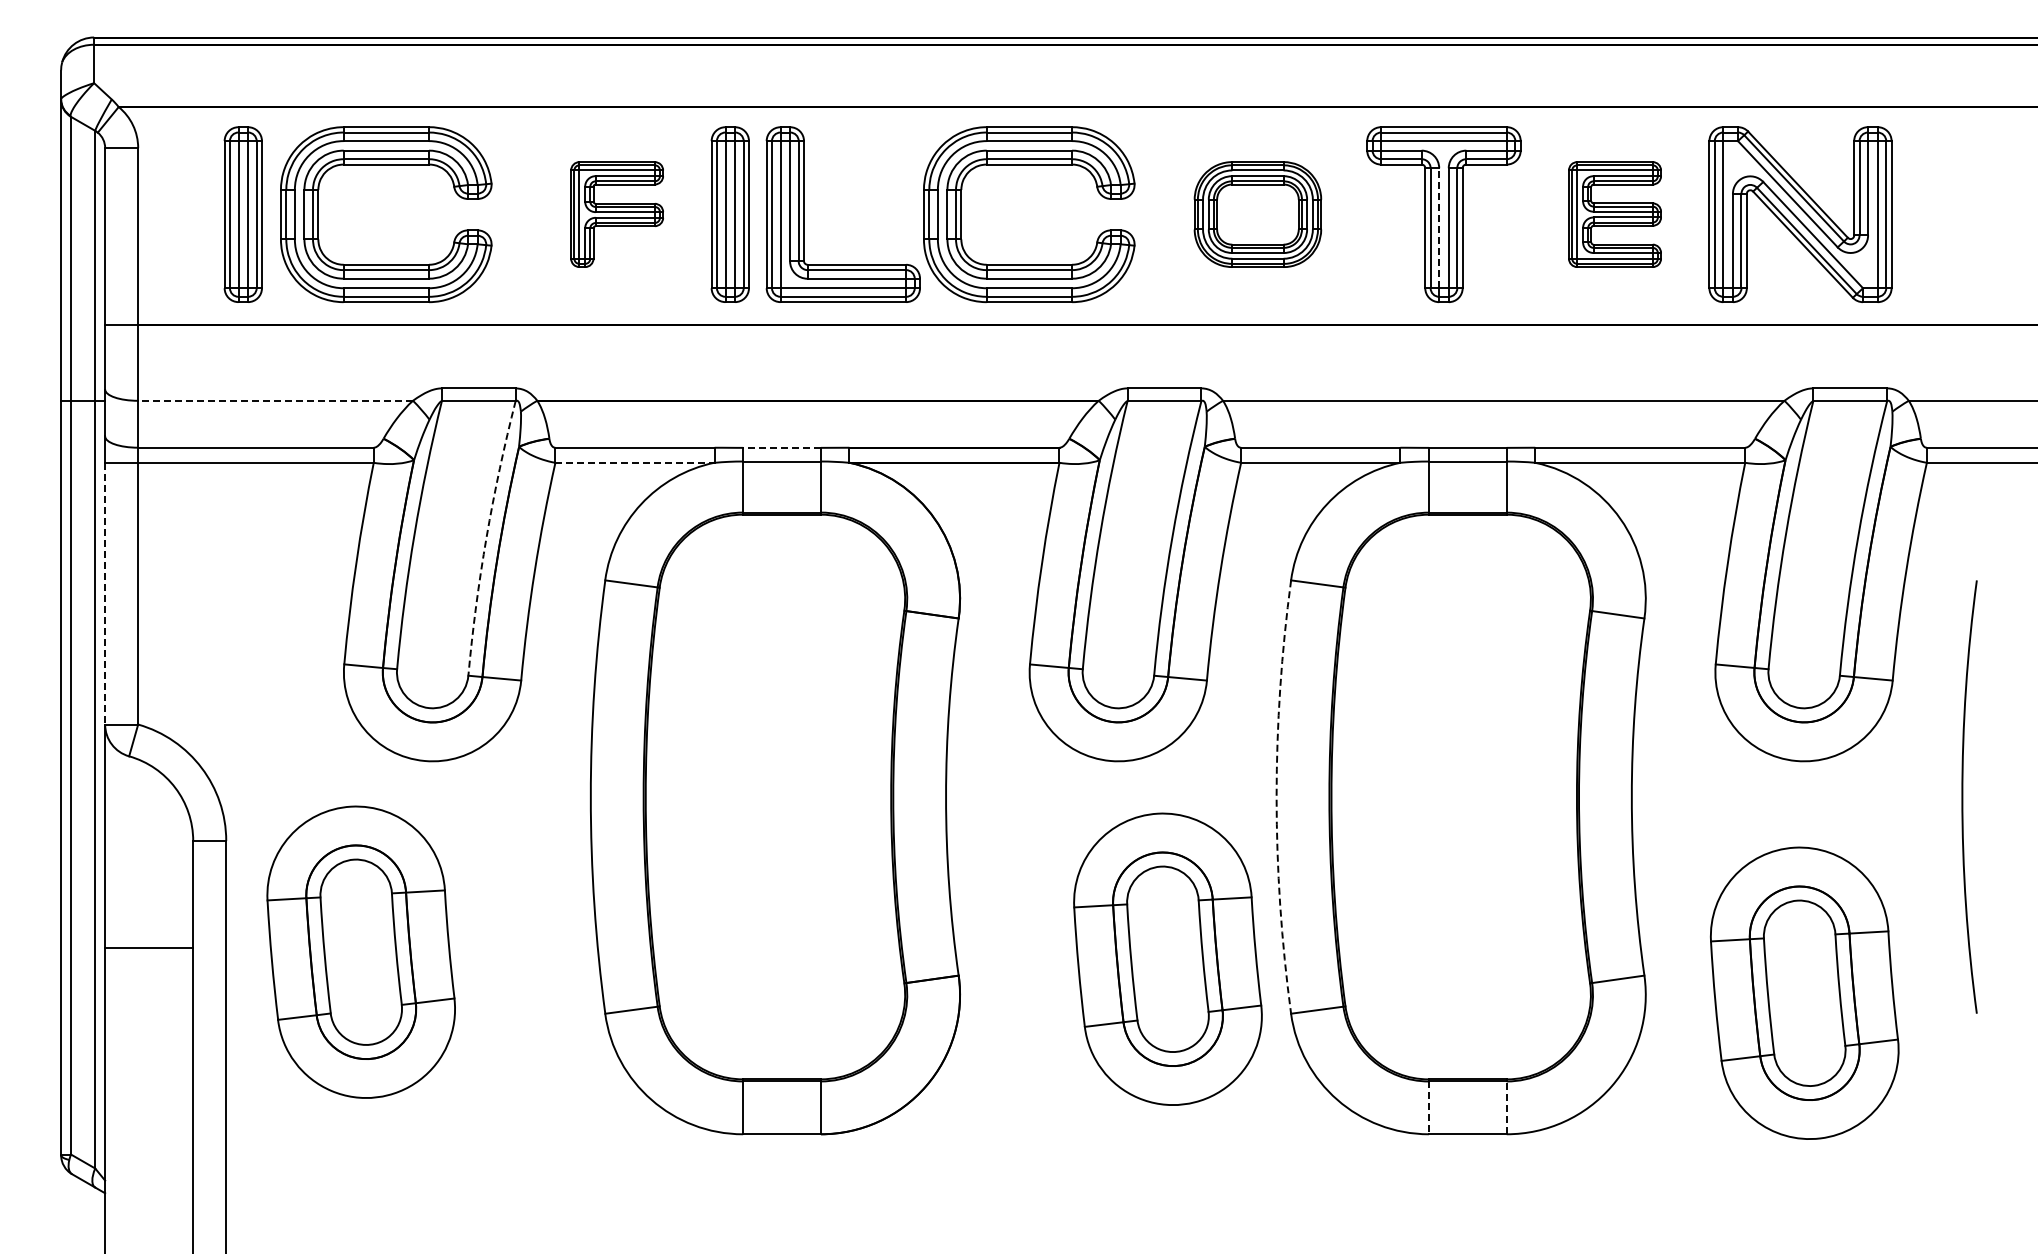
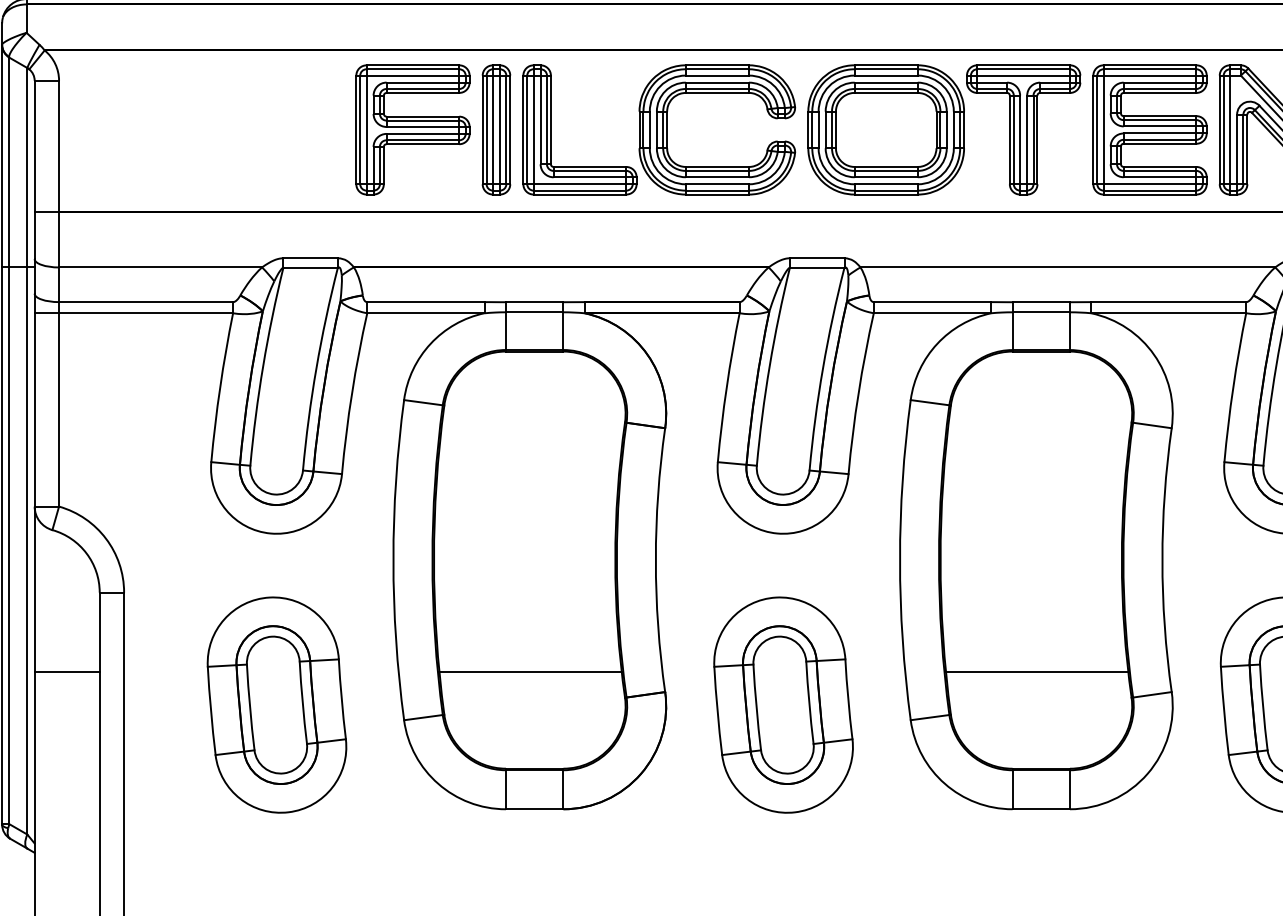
part: (386, 165) -> (242, 93), removed
part: (242, 214) -> (136, 129), removed
part: (616, 214) -> (412, 129), size x1.67
part: (1257, 214) -> (885, 129), size x1.67
part: (1614, 214) -> (1149, 129), size x1.67
line: (1439, 227) -> (1020, 139), dashed -> solid
line: (275, 400) -> (160, 267), dashed -> solid
line: (782, 447) -> (535, 301), dashed -> solid
line: (635, 462) -> (426, 313), dashed -> solid
arc: (486, 537) -> (316, 368), dashed -> solid
line: (105, 593) -> (34, 409), dashed -> solid
arc: (1276, 797) -> (899, 560), dashed -> solid
line: (776, 948) -> (530, 672), added
line: (1461, 948) -> (1036, 672), added
part: (360, 951) -> (276, 704), moved
part: (1167, 958) -> (783, 704), moved
line: (1506, 1107) -> (1069, 789), dashed -> solid
line: (1428, 1108) -> (1012, 790), dashed -> solid

